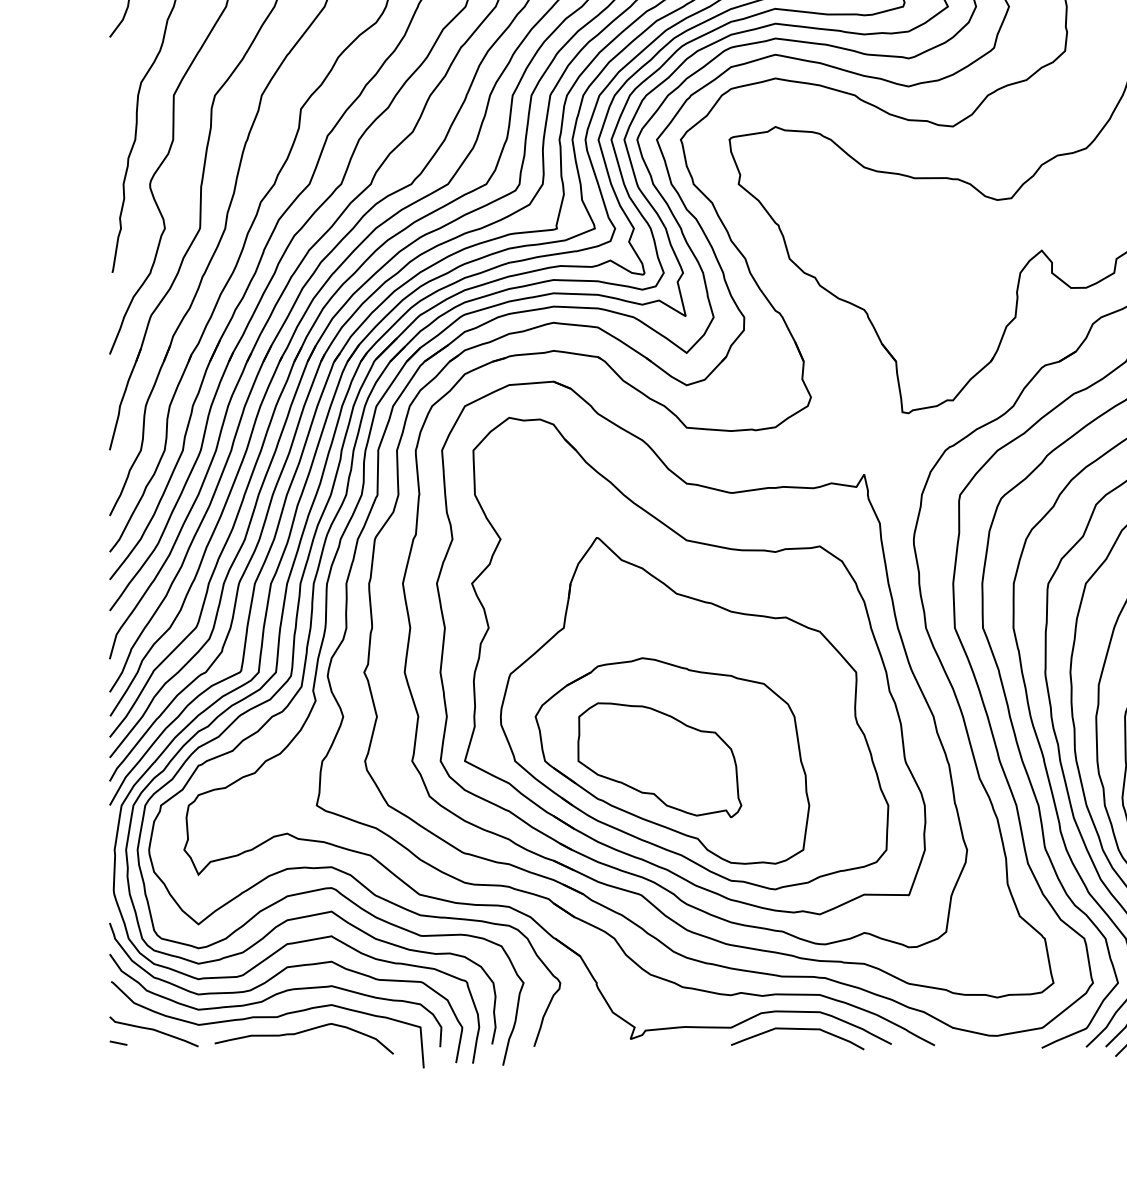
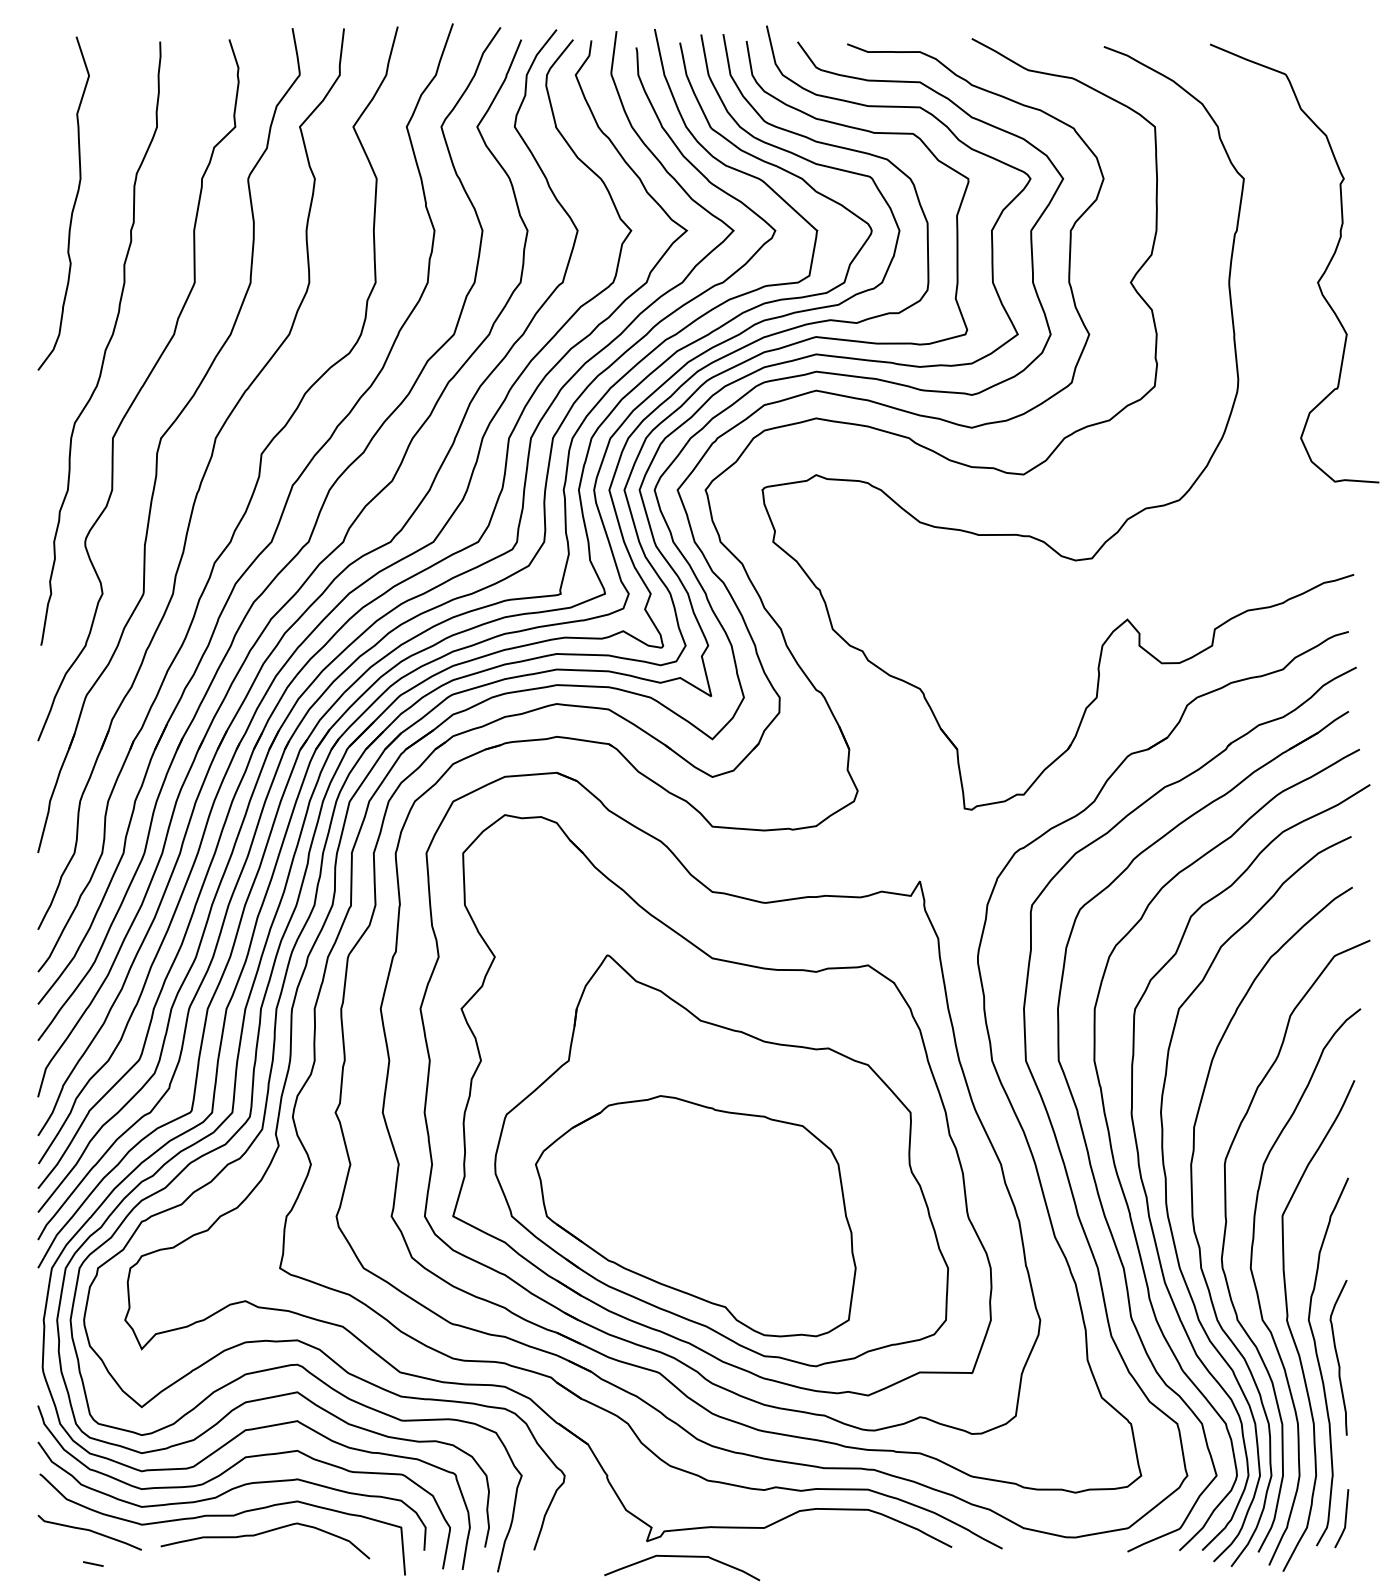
part: (660, 759) -> (681, 1214), removed
curve: (797, 1029) -> (682, 1557), moved
line: (118, 1042) -> (93, 1563), moved

